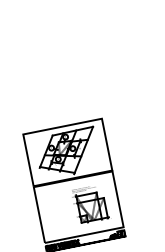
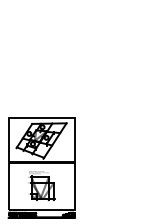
part: (89, 203) -> (41, 185), moved

